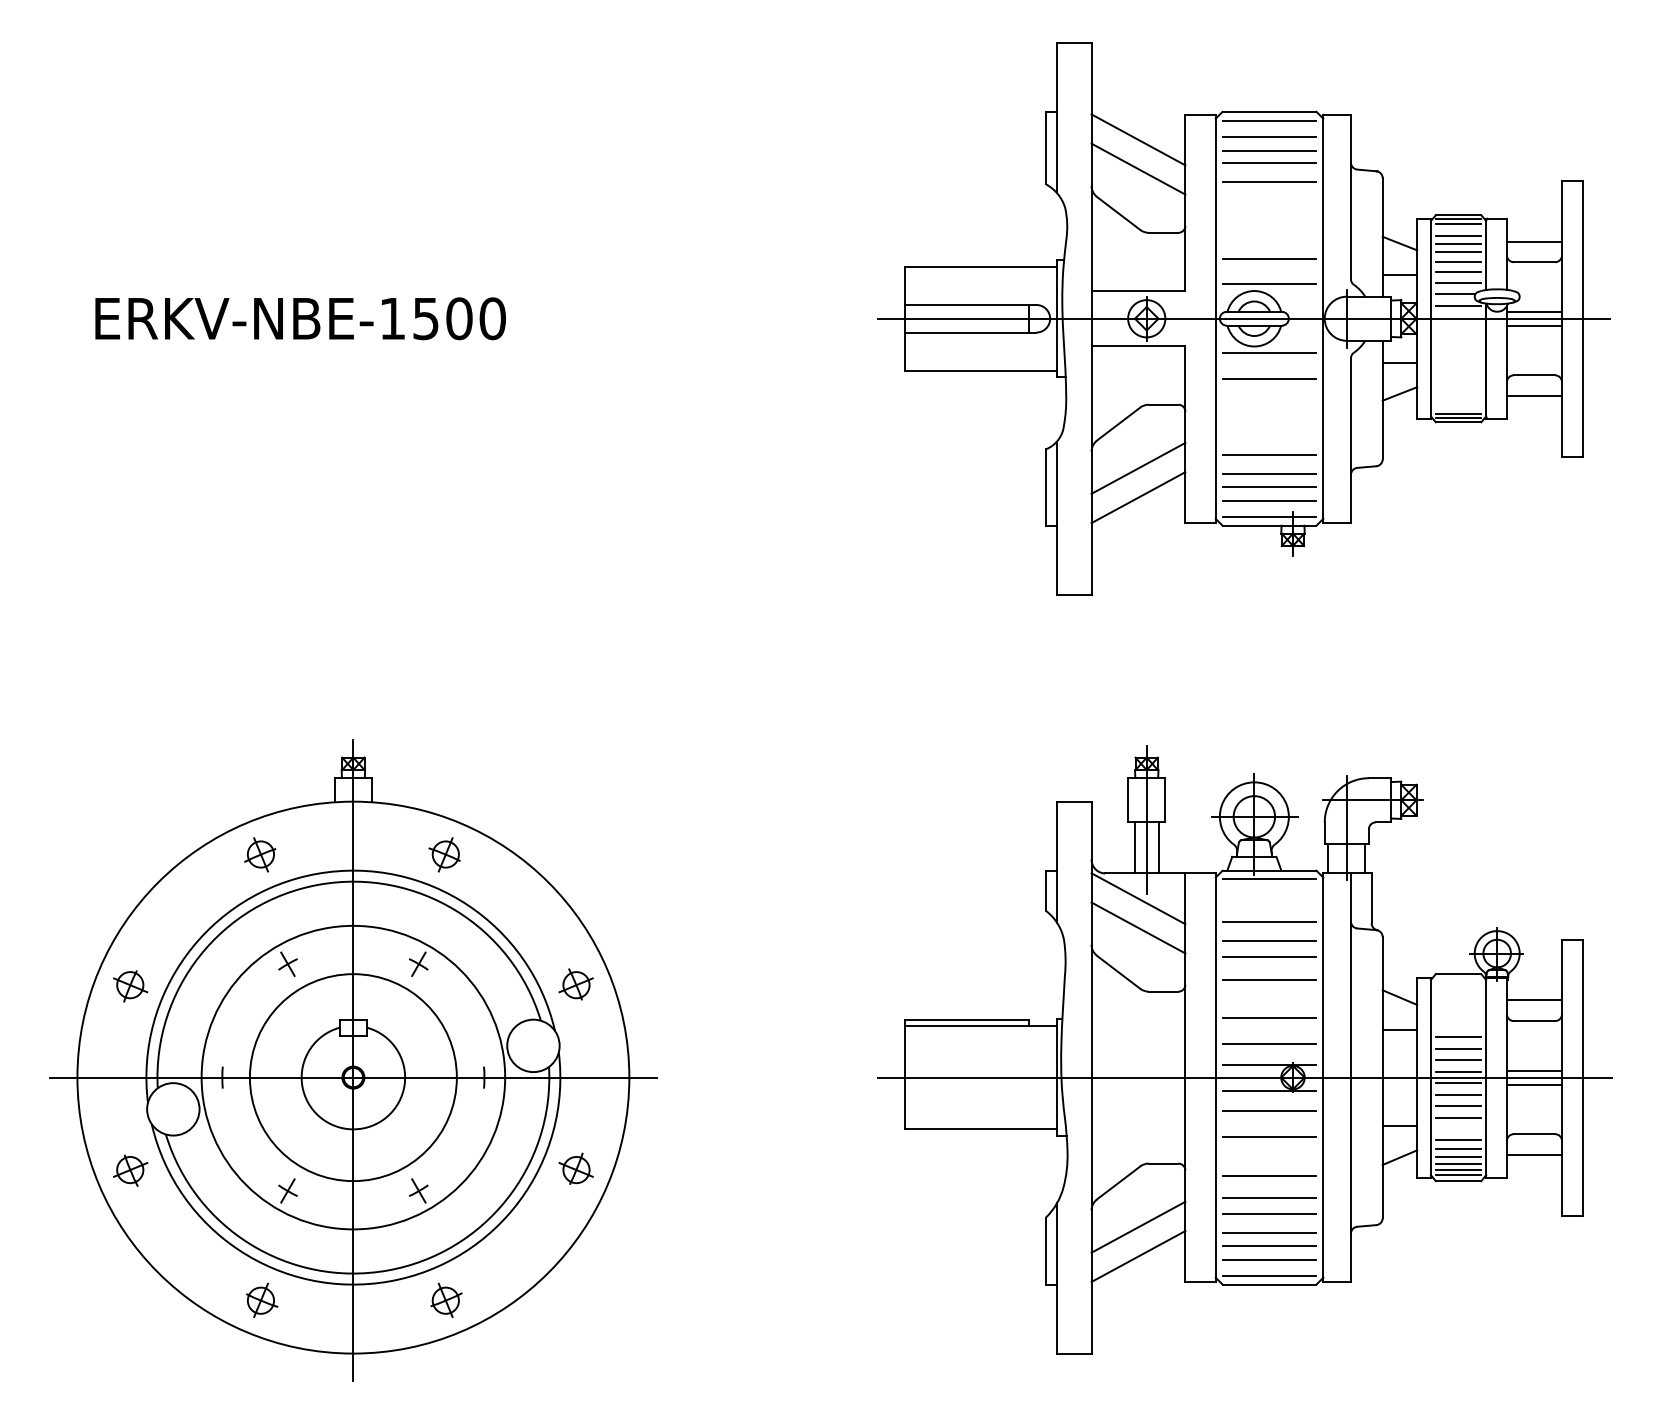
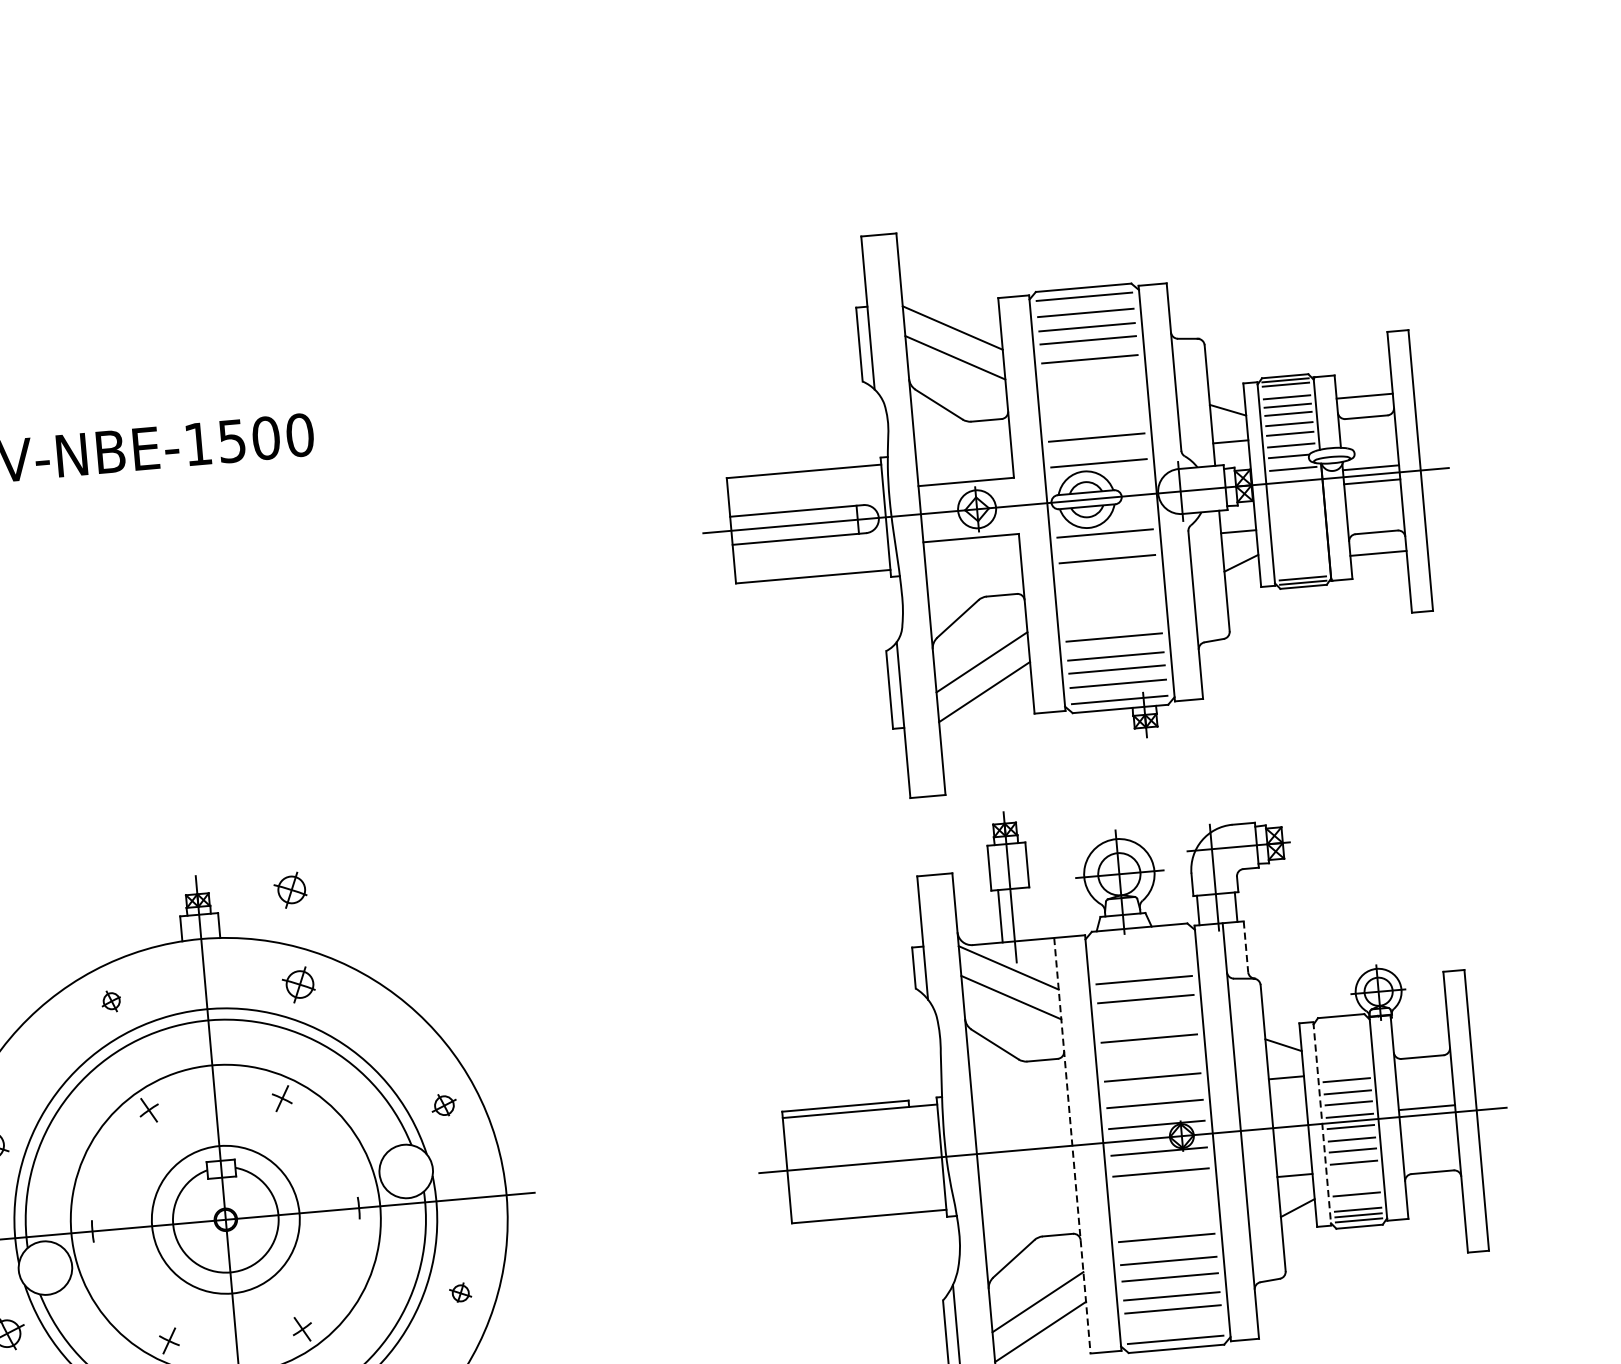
part: (1243, 318) -> (1075, 500), moved
part: (444, 761) -> (290, 890), added
line: (1158, 847) -> (1024, 913), removed
part: (260, 854) -> (111, 1001), size x0.6
line: (1269, 879) -> (1140, 936), removed
line: (1371, 898) -> (1245, 946), solid -> dashed
line: (1269, 957) -> (1147, 1016), removed
part: (575, 984) -> (443, 1105), size x0.7
line: (1534, 1000) -> (1420, 1036), removed
circle: (352, 1077) -> (224, 1219), size x0.7
line: (1185, 1078) -> (1072, 1146), solid -> dashed
line: (1430, 1078) -> (1321, 1124), solid -> dashed
line: (1534, 1084) -> (1428, 1121), removed
line: (1269, 1137) -> (1163, 1199), removed
line: (1458, 1139) -> (1355, 1184), removed
line: (1534, 1154) -> (1434, 1192), removed
line: (1458, 1156) -> (1357, 1201), removed
part: (575, 1168) -> (459, 1292), size x0.6
line: (1269, 1259) -> (1174, 1323), removed

